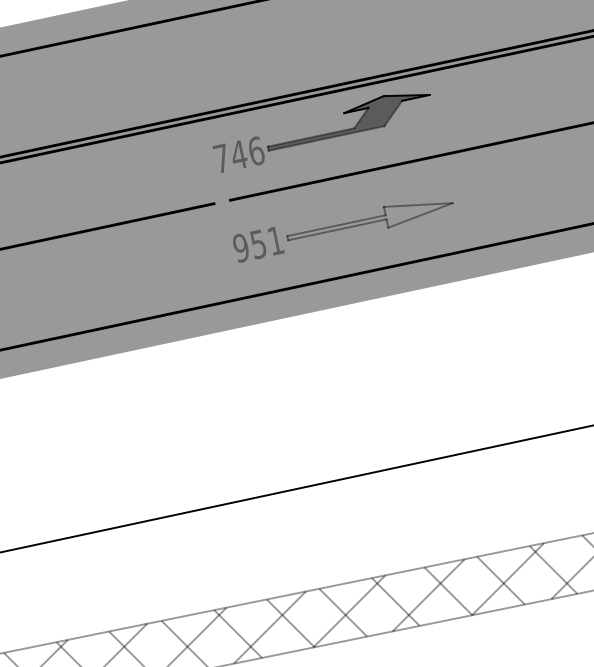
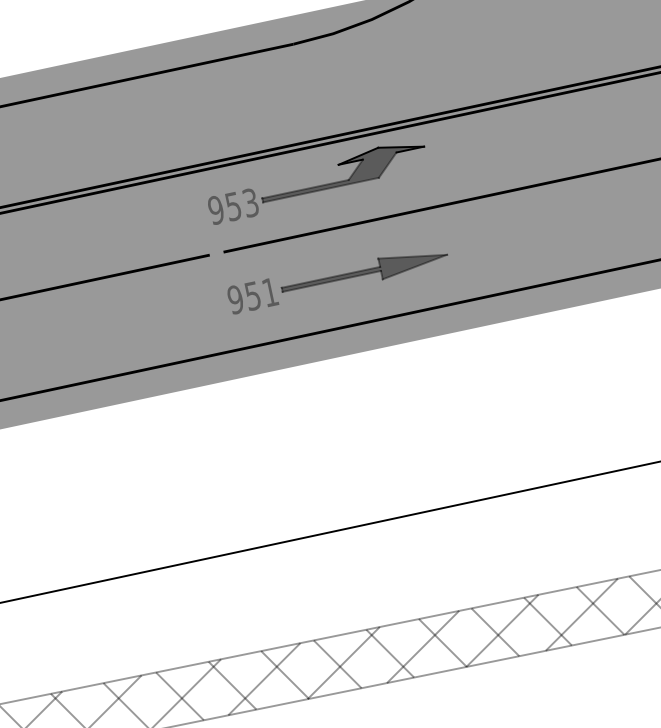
text: (238, 154) -> (232, 206), 746 -> 953
fill: (370, 220) -> (364, 272), added

